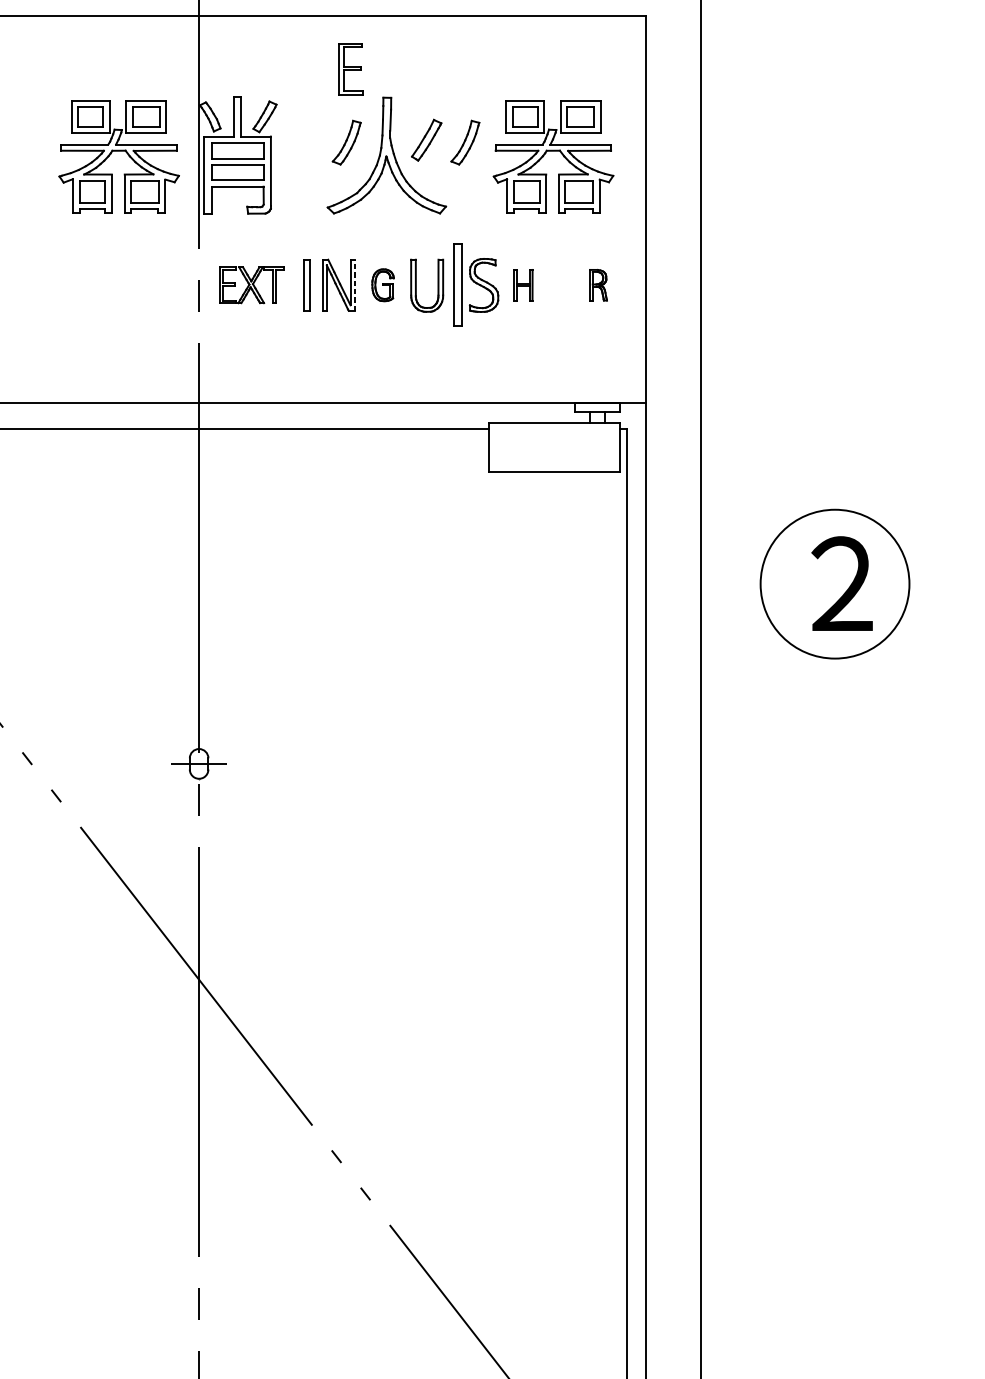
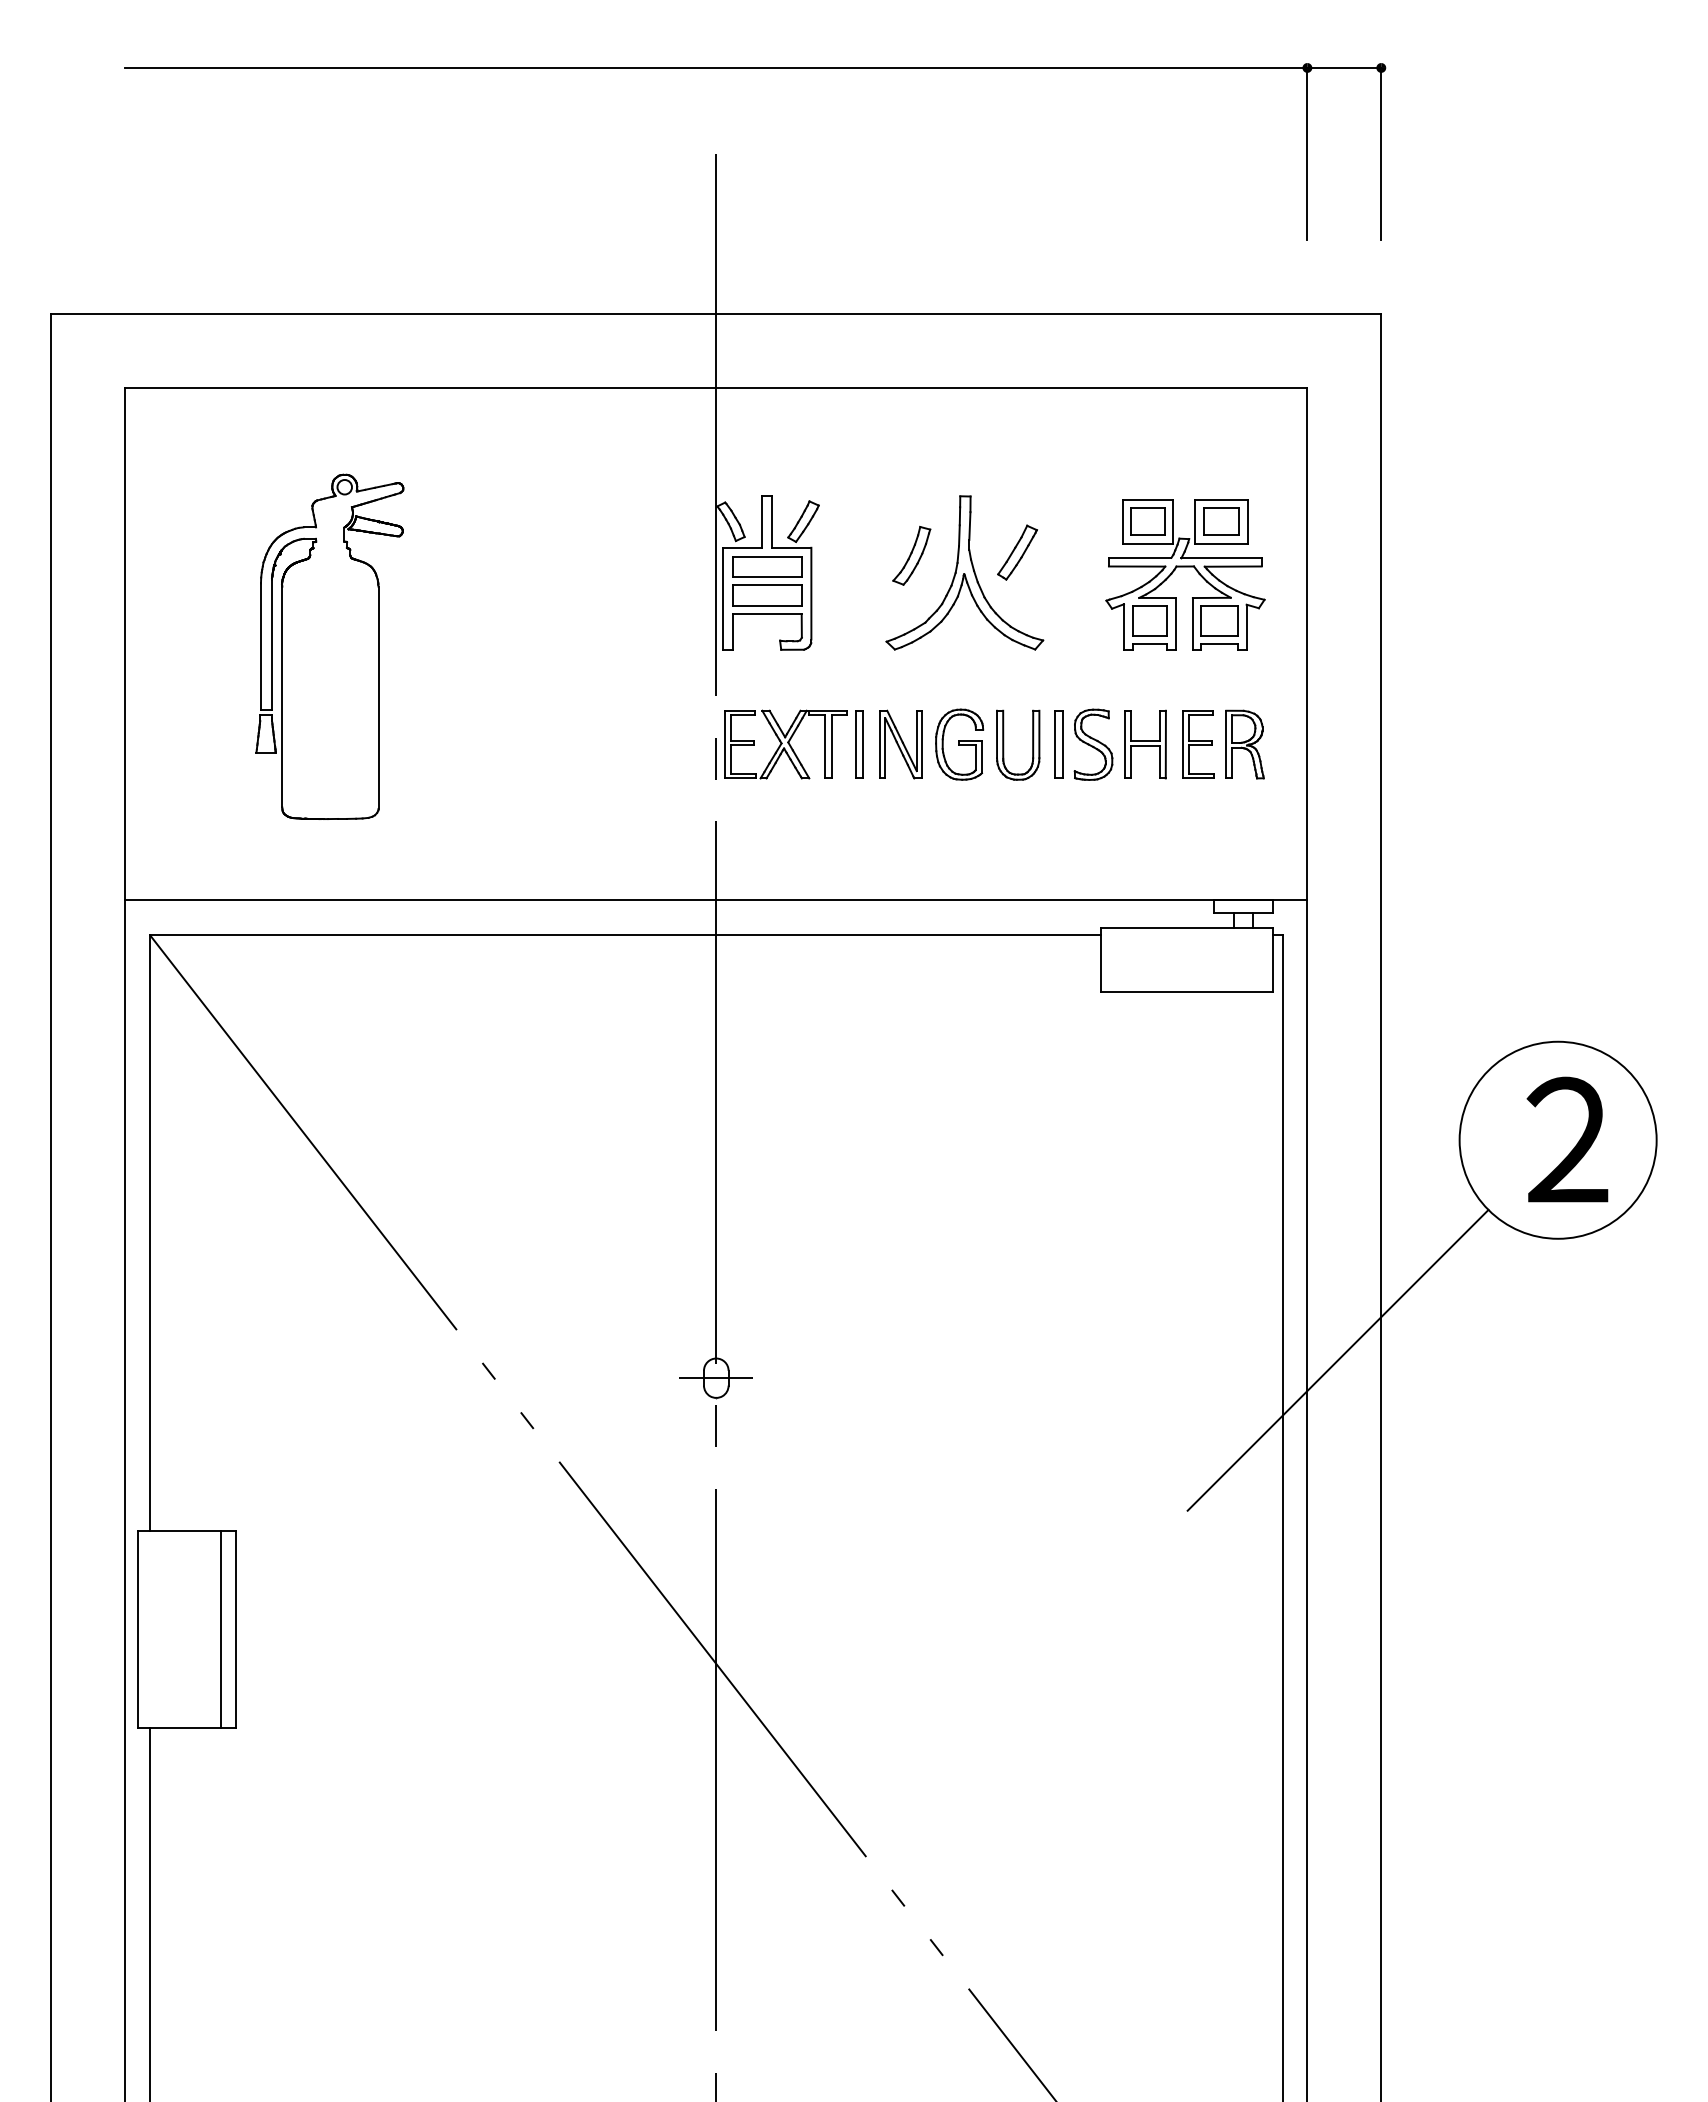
part: (351, 69) -> (1198, 744), moved
part: (465, 142) -> (1068, 555), removed
part: (119, 151) -> (610, 567), removed
part: (251, 285) -> (785, 744), size x1.43
line: (354, 285) -> (922, 744), dashed -> solid
part: (382, 285) -> (959, 744), size x1.67
part: (457, 285) -> (1058, 744), size x0.62
part: (523, 285) -> (1145, 744), size x1.67
part: (598, 285) -> (1244, 744), size x1.67
line: (668, 749) -> (1337, 1359), added

